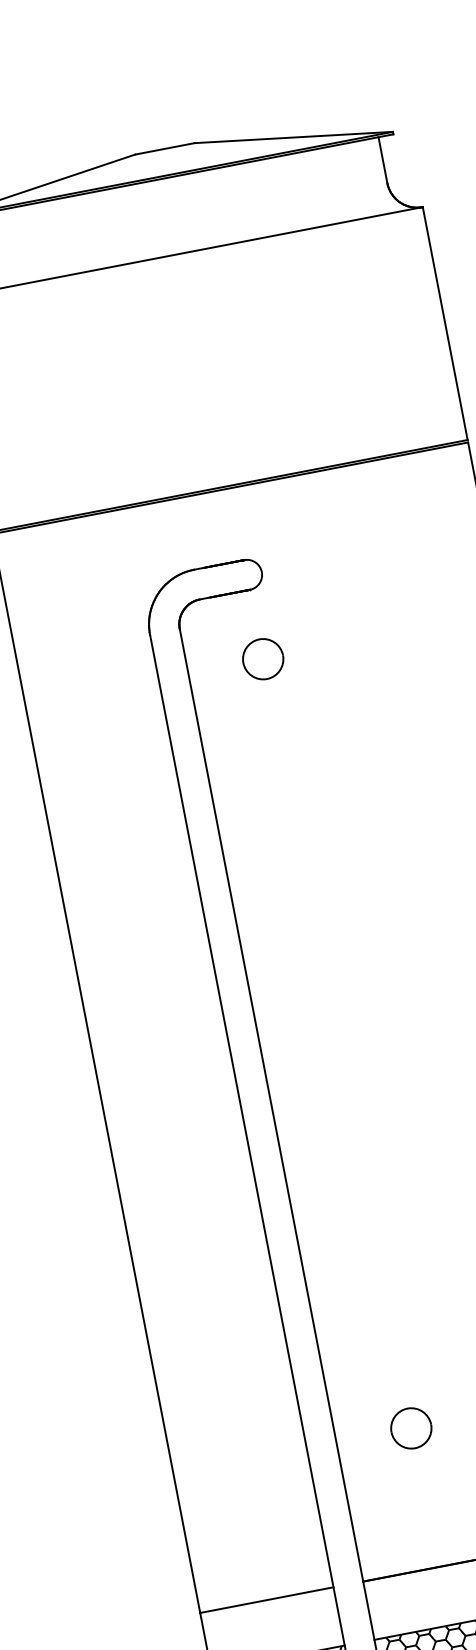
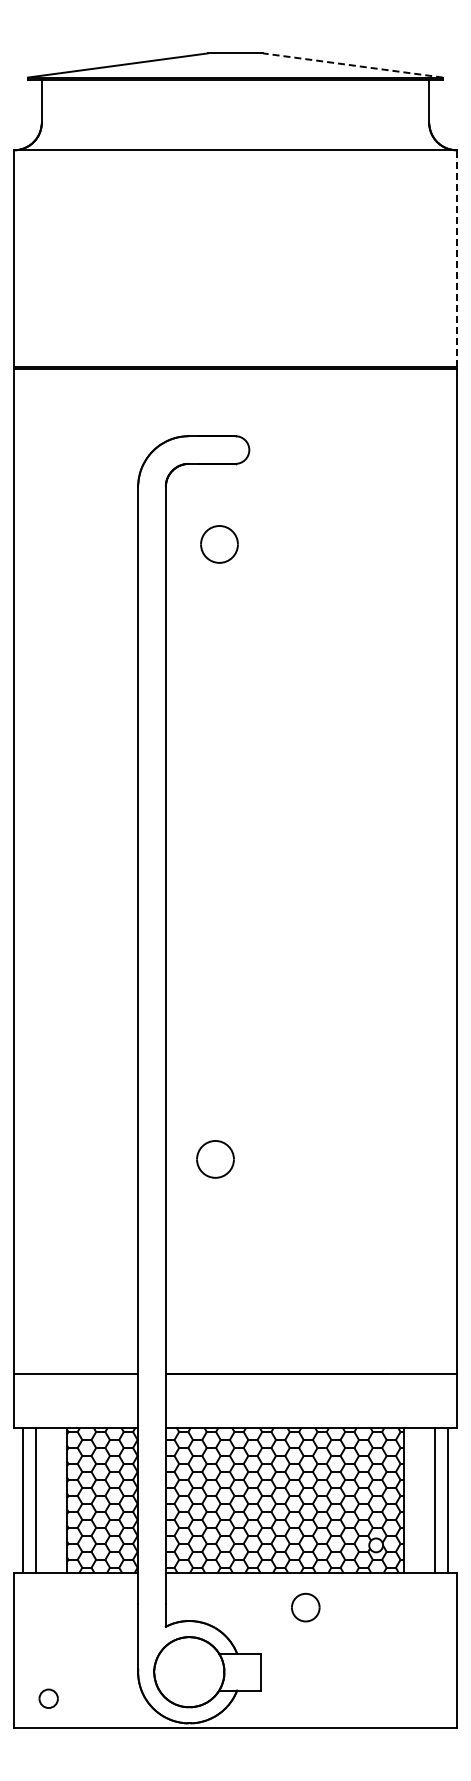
line: (294, 137) -> (353, 65), solid -> dashed
line: (444, 323) -> (456, 258), solid -> dashed
part: (263, 659) -> (219, 544), moved
part: (411, 1428) -> (215, 1159), moved

